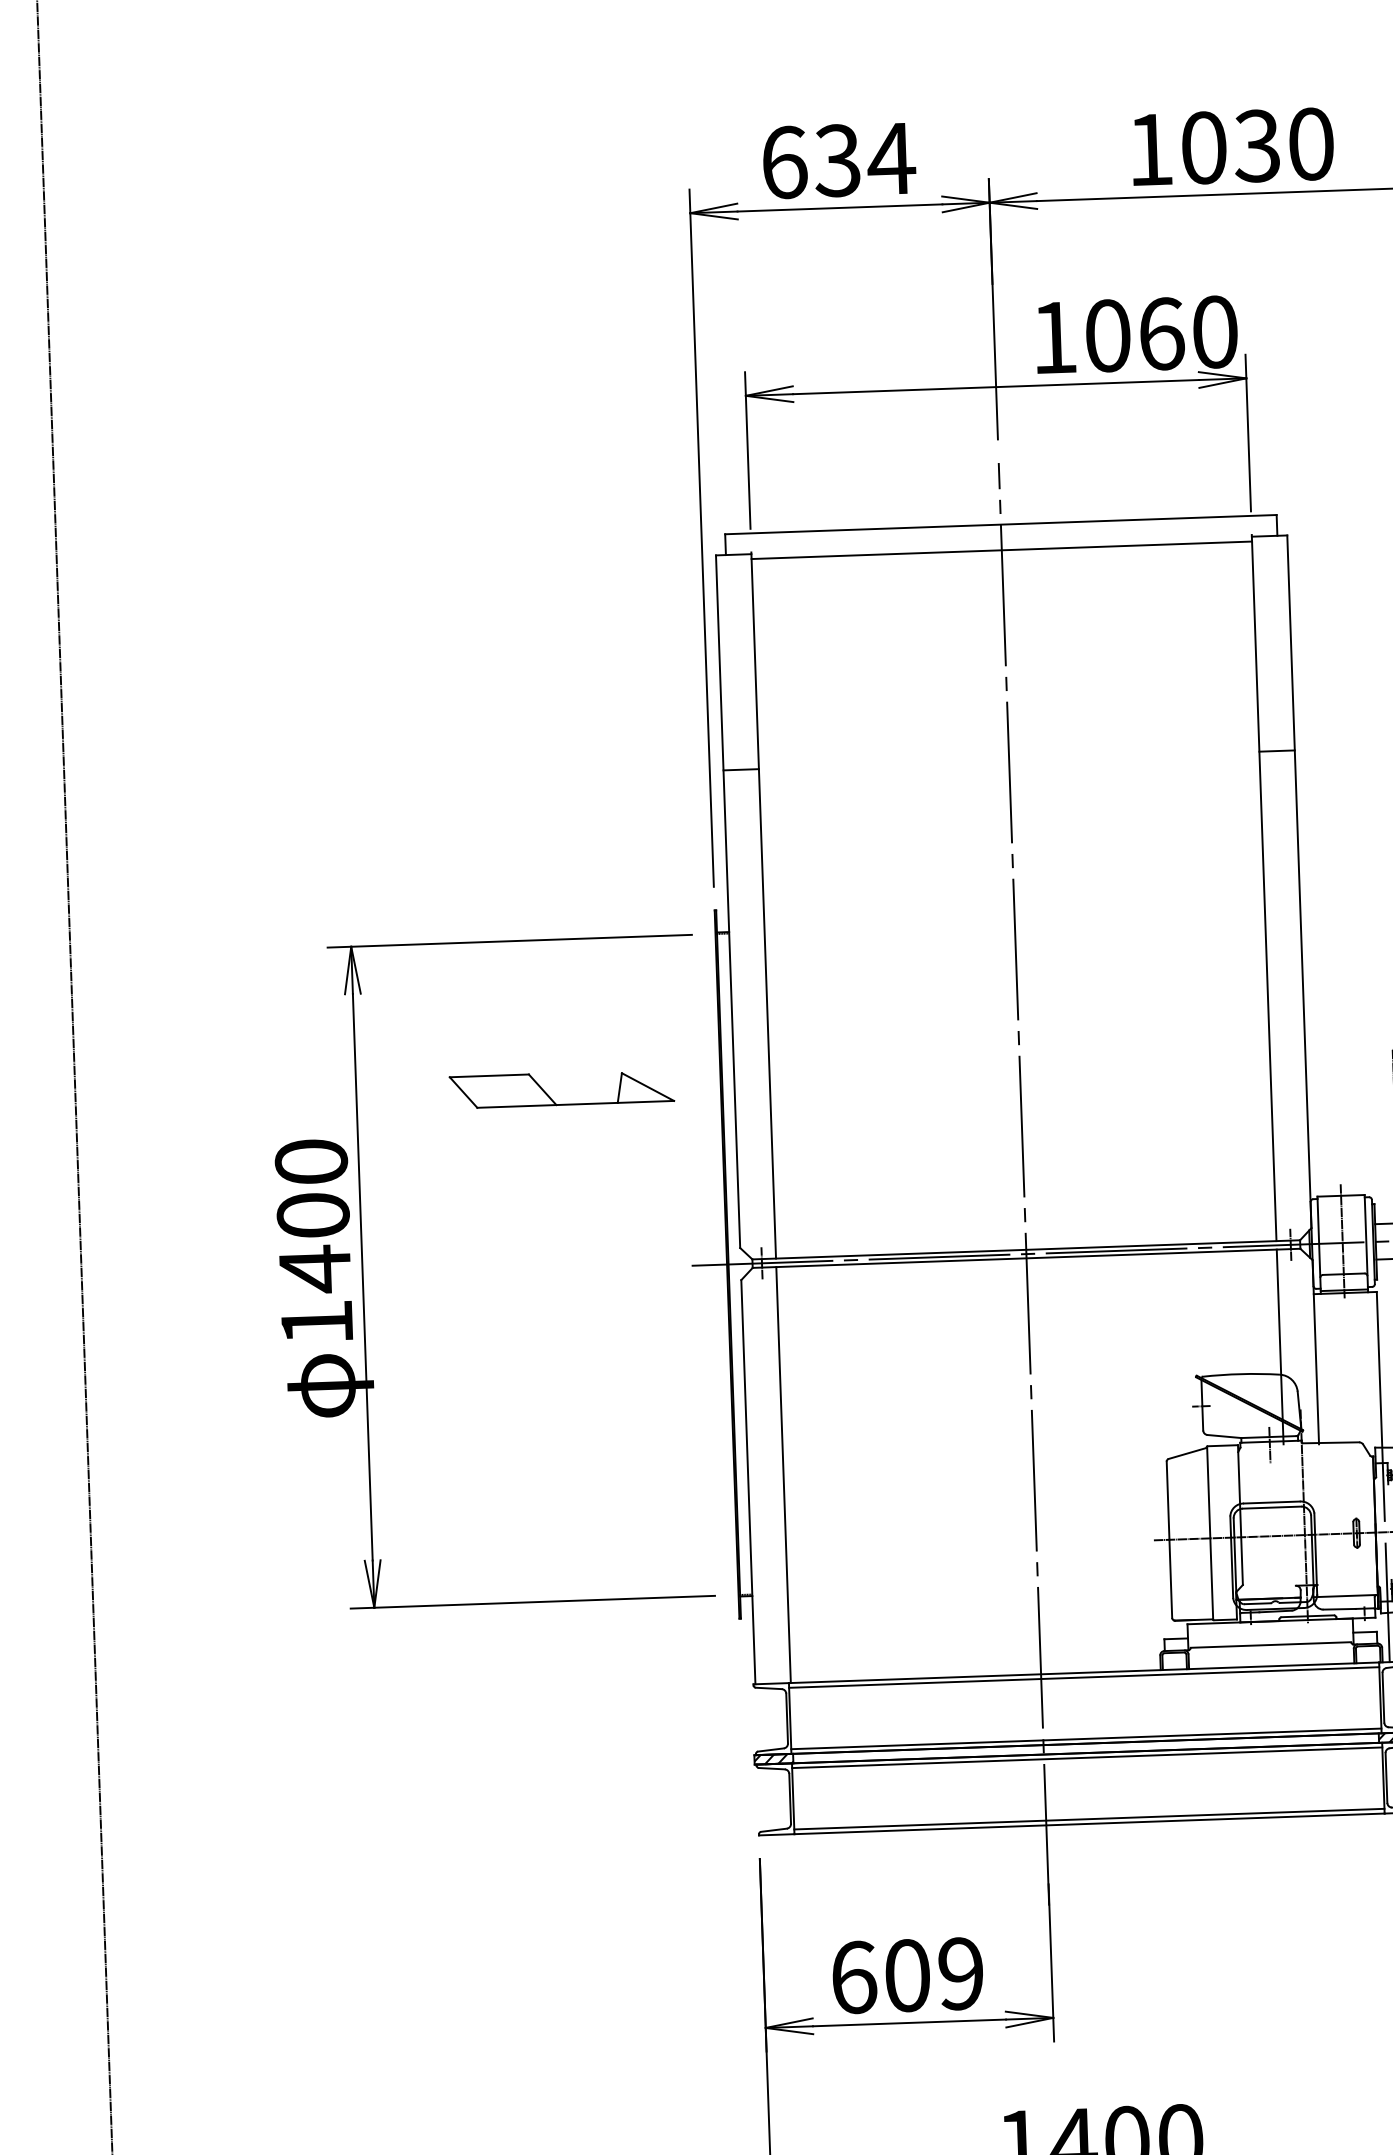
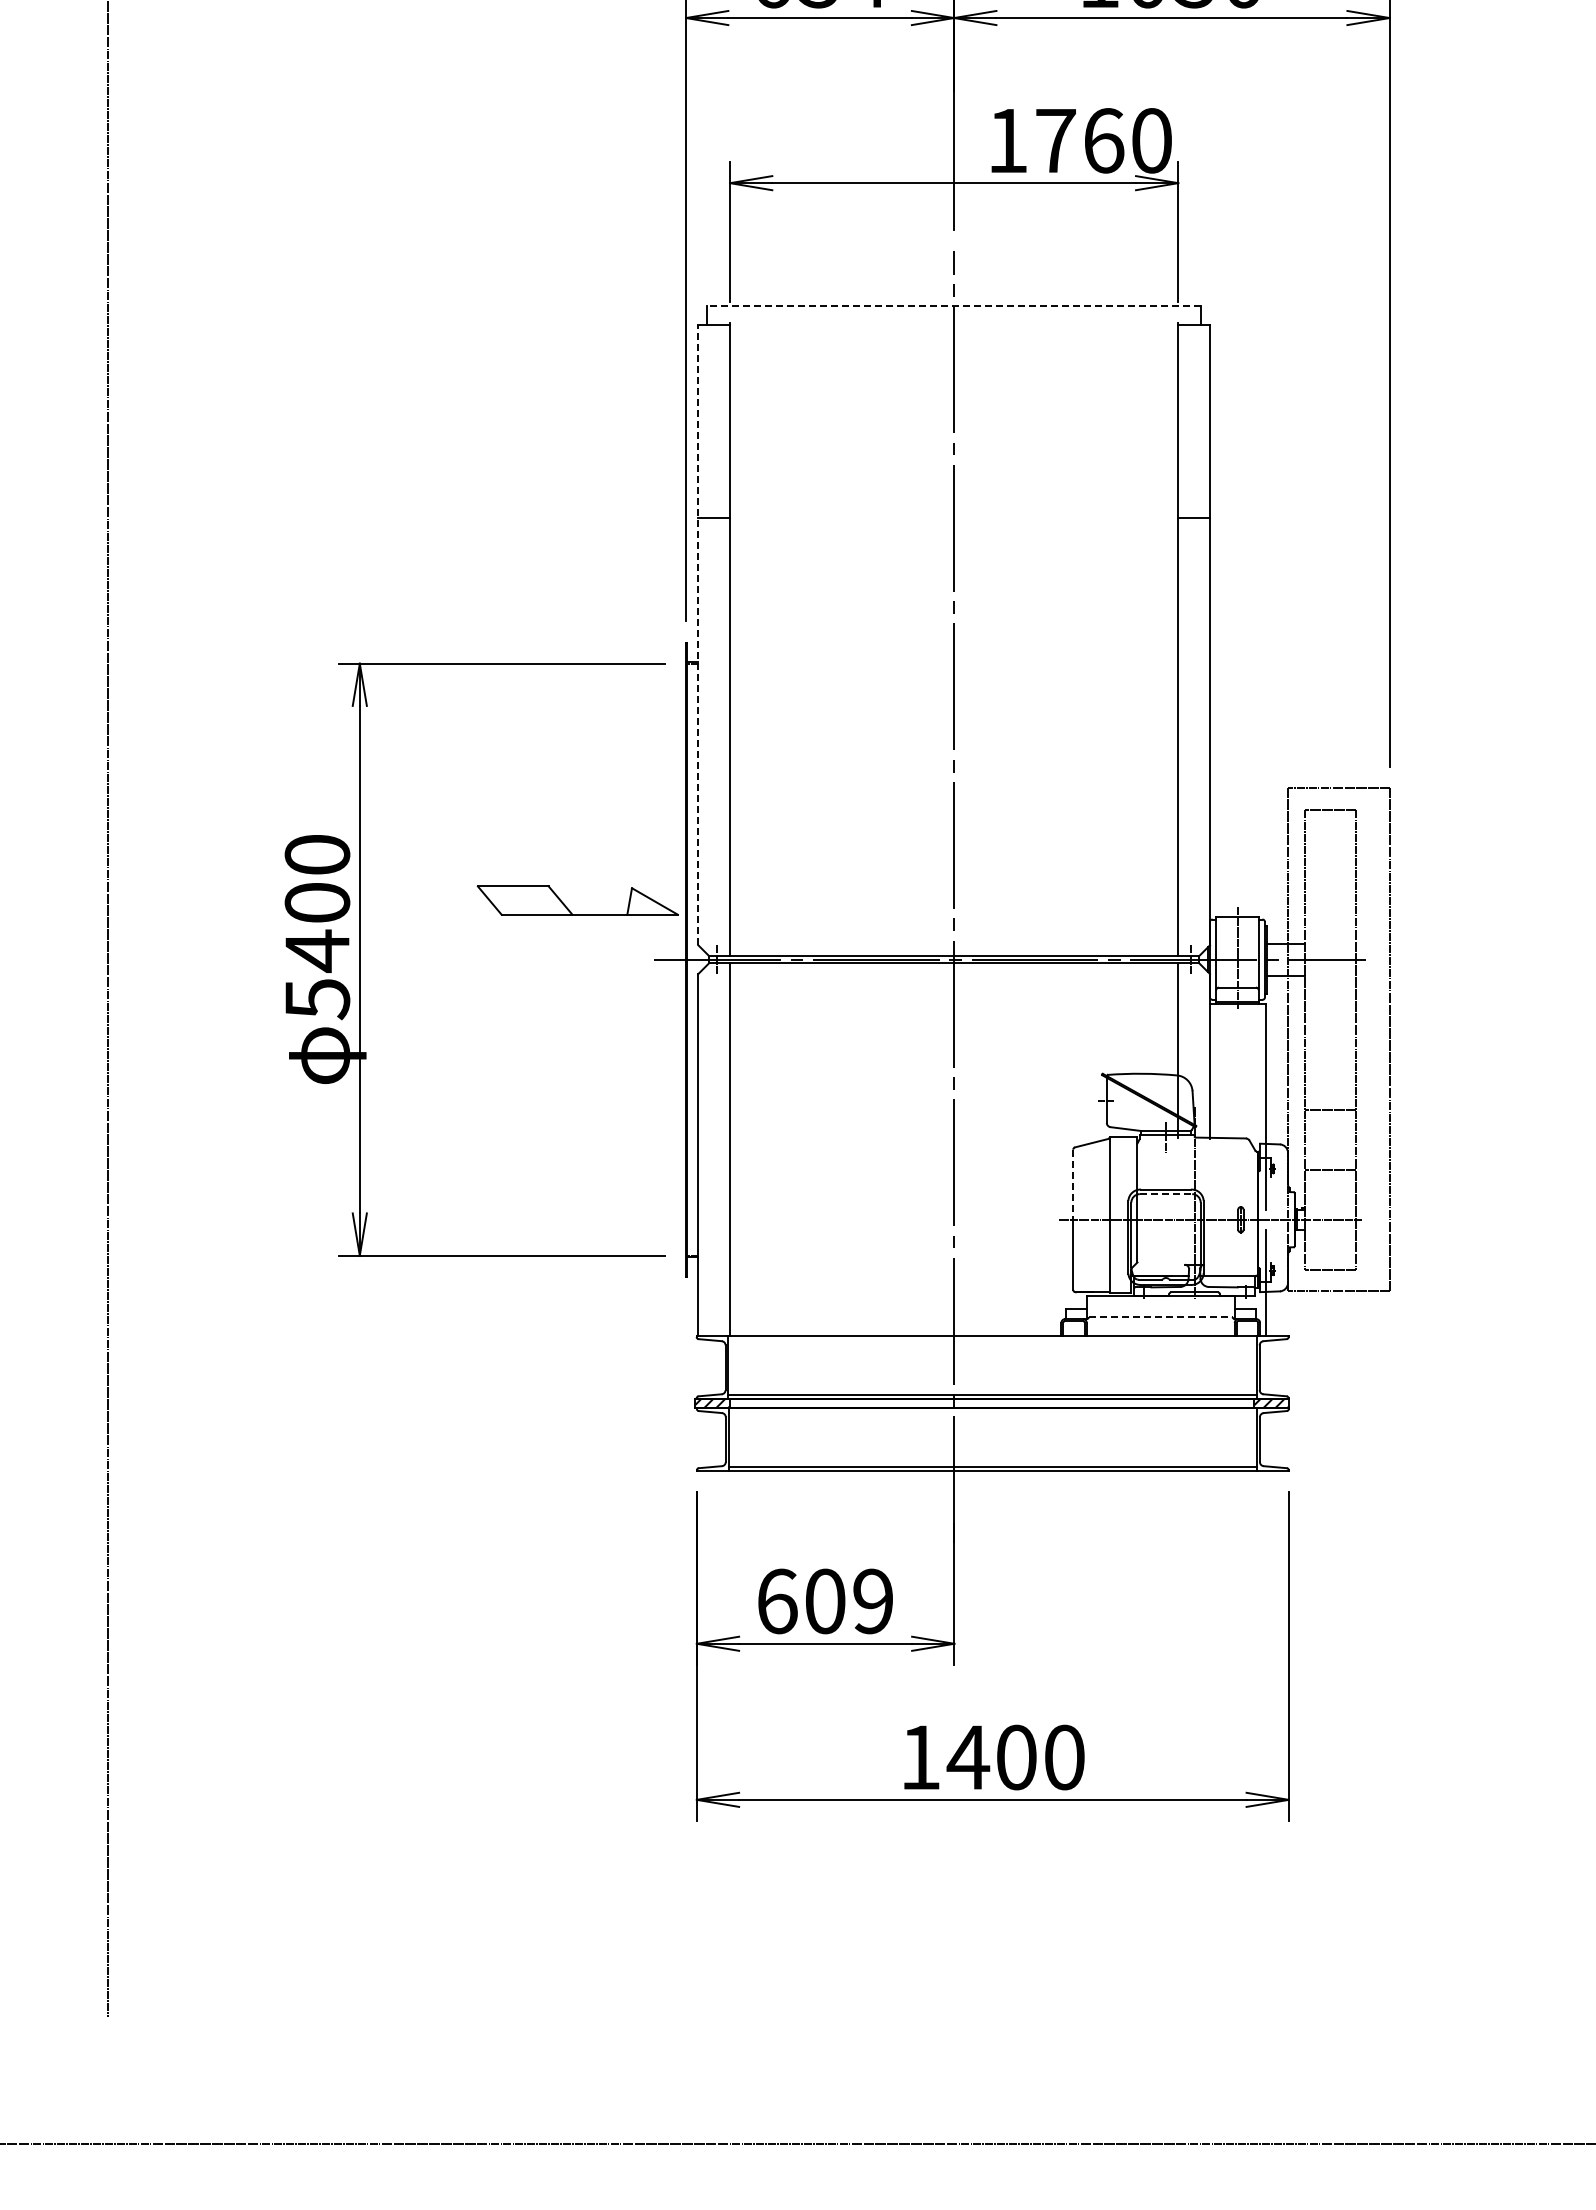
text: (1107, 335) -> (1055, 140), 1060 -> 1760
line: (1001, 524) -> (954, 306), solid -> dashed
line: (1002, 550) -> (954, 329), removed
line: (728, 900) -> (698, 634), solid -> dashed
part: (551, 1098) -> (568, 908), moved
text: (317, 1323) -> (317, 999), 1400 -> 5400
line: (1168, 1501) -> (1073, 1185), solid -> dashed
line: (1272, 1507) -> (1166, 1194), solid -> dashed
line: (1270, 1645) -> (1160, 1317), solid -> dashed
line: (1084, 1677) -> (992, 1340), removed
line: (1086, 1758) -> (992, 1412), removed

